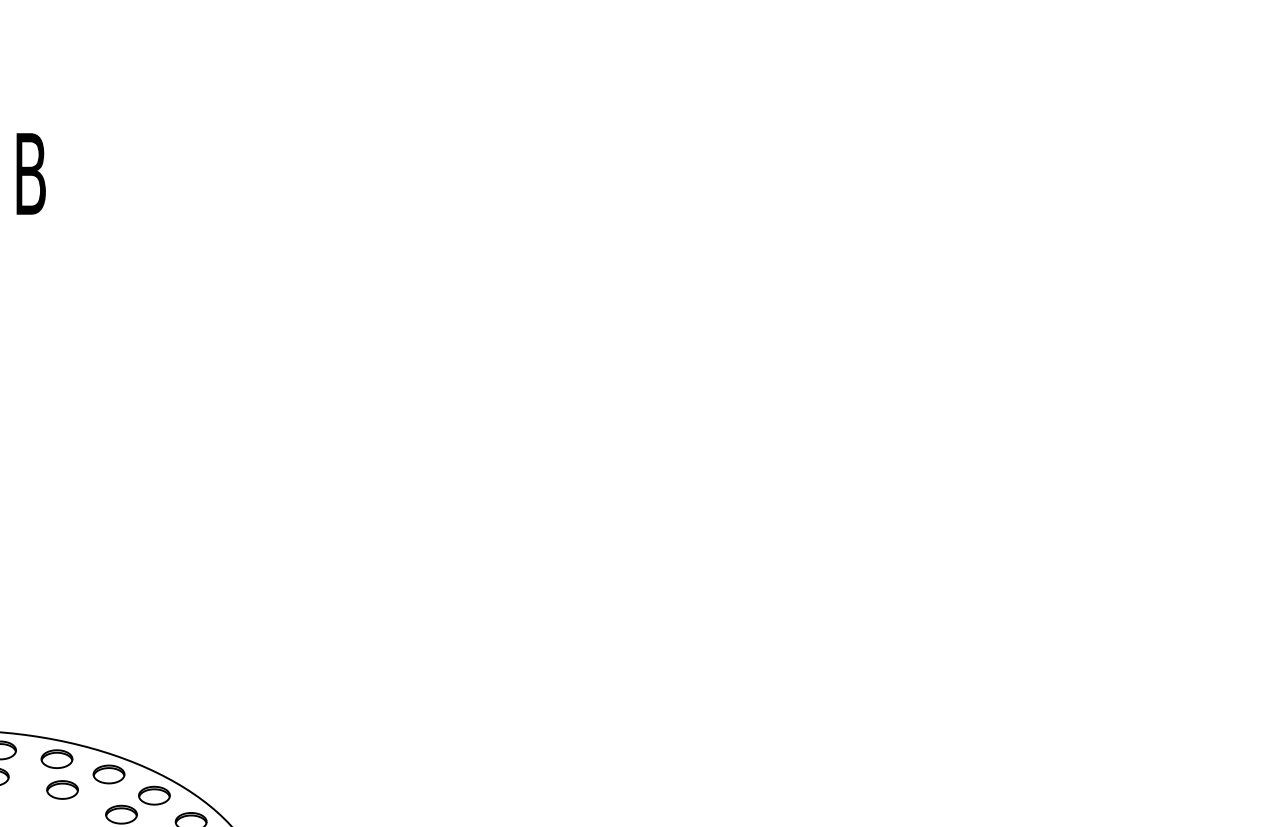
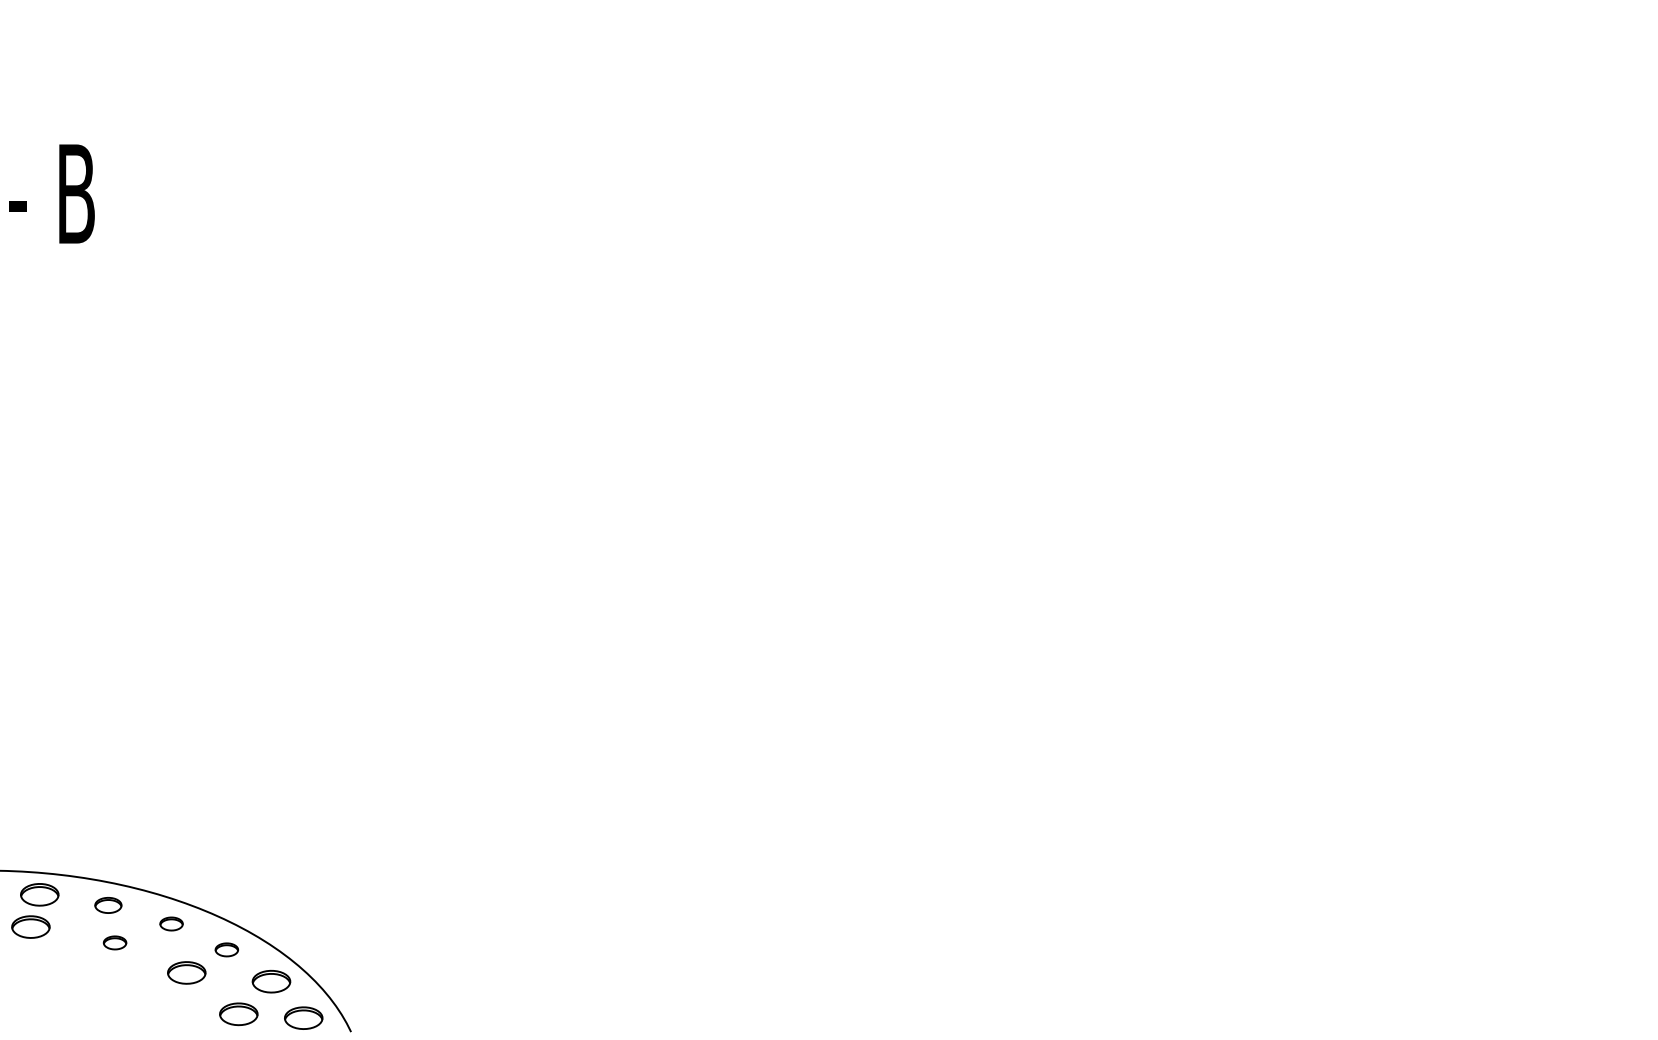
part: (57, 759) -> (108, 905), size x0.7
part: (108, 774) -> (171, 923), size x0.6
part: (62, 789) -> (114, 942), size x0.6
part: (154, 795) -> (226, 949), size x0.6

